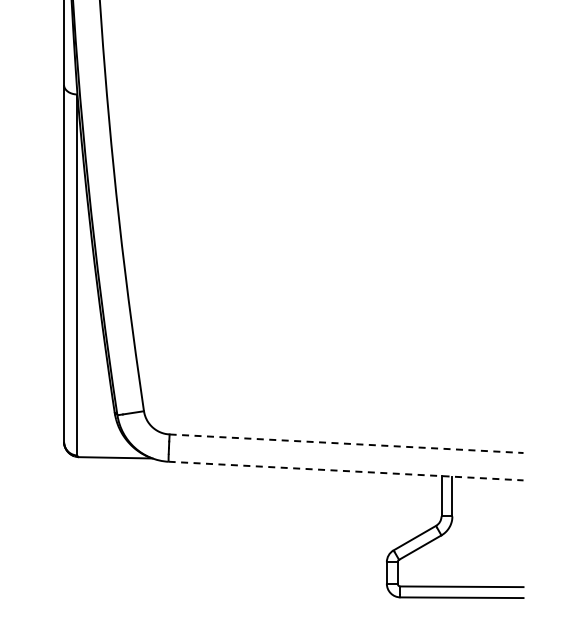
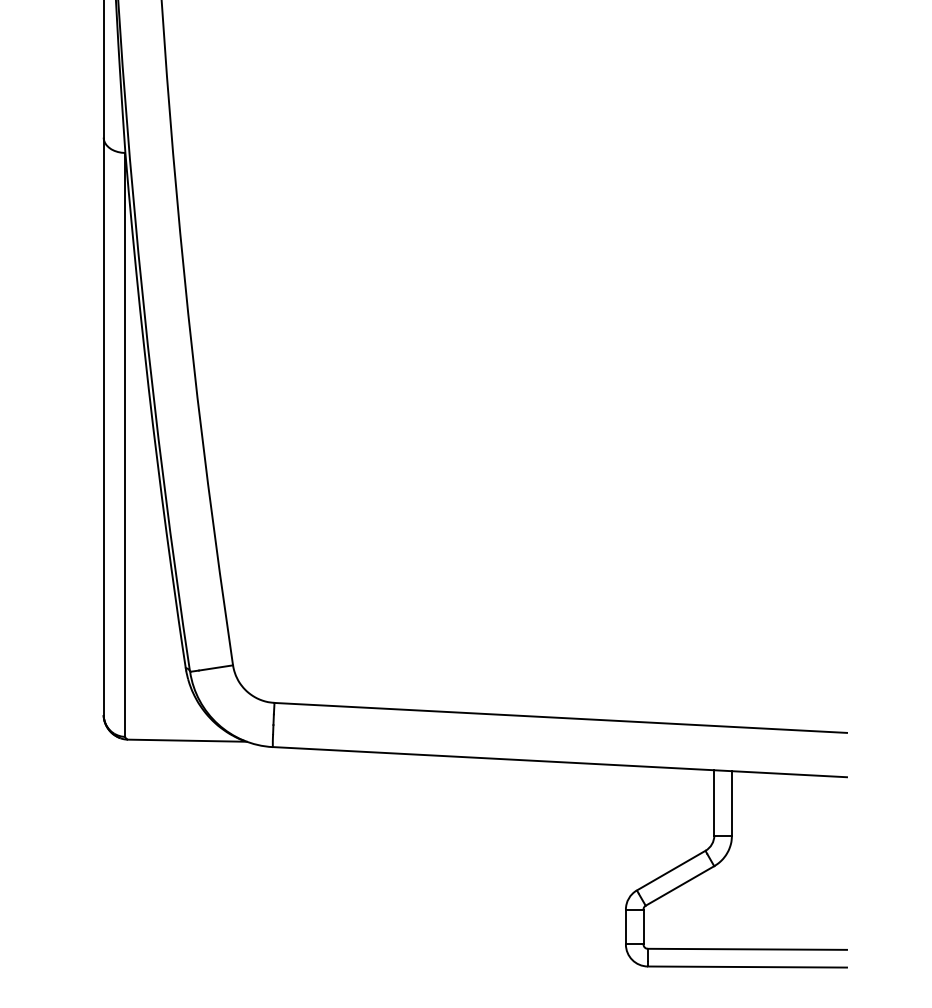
line: (347, 443) -> (562, 717), dashed -> solid
line: (346, 471) -> (560, 762), dashed -> solid

